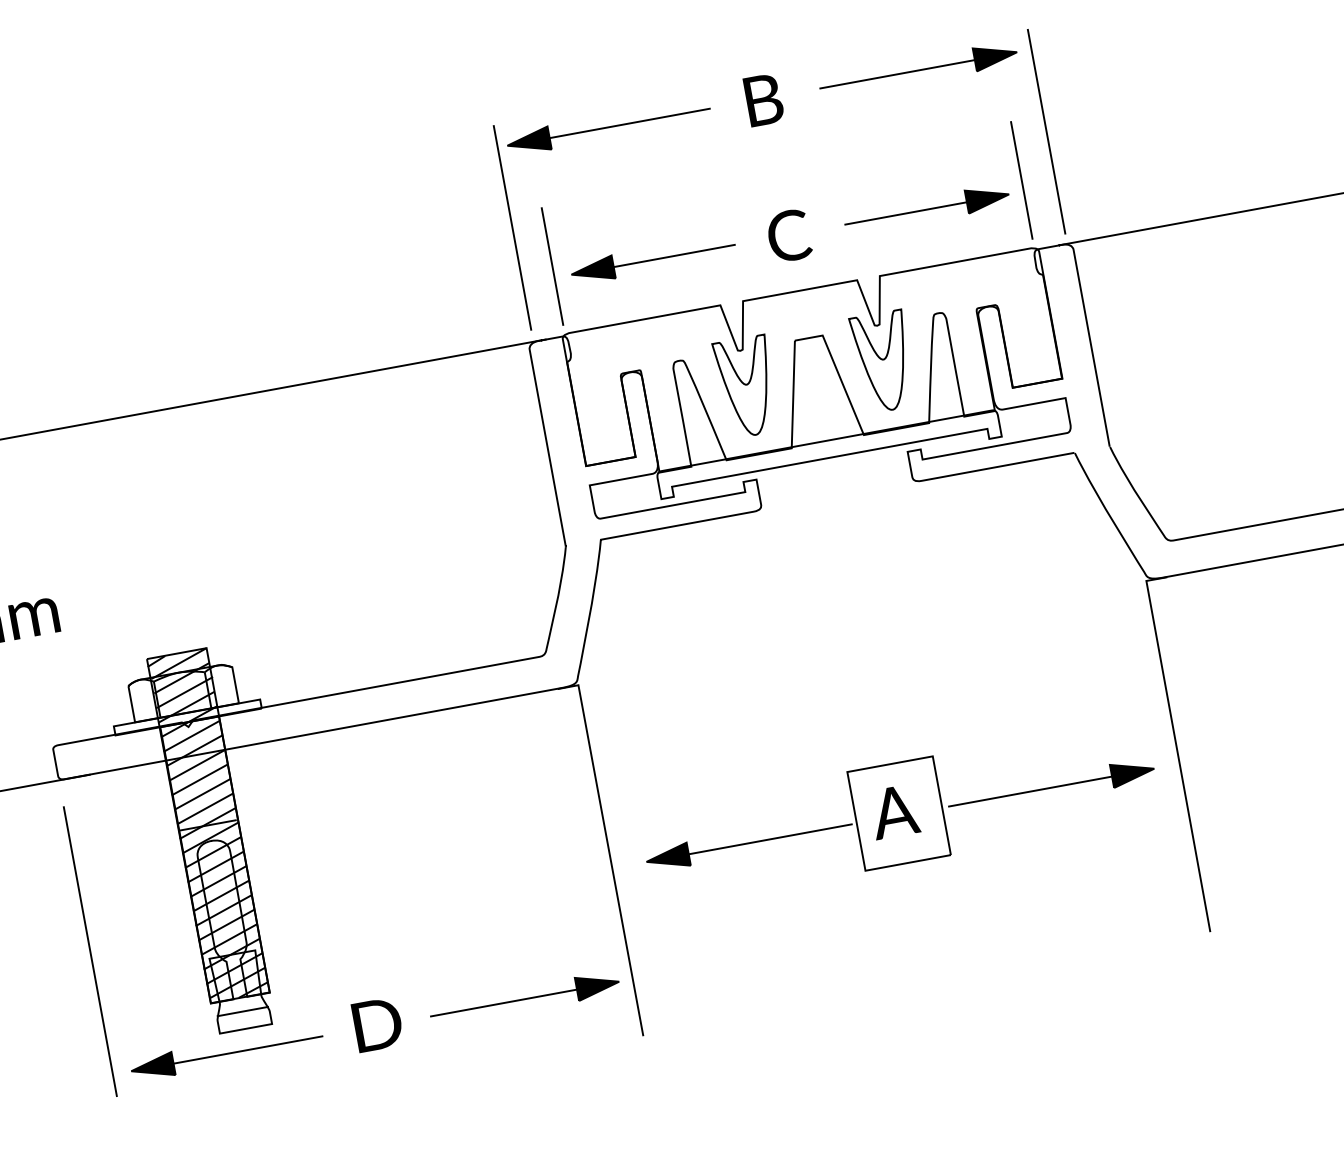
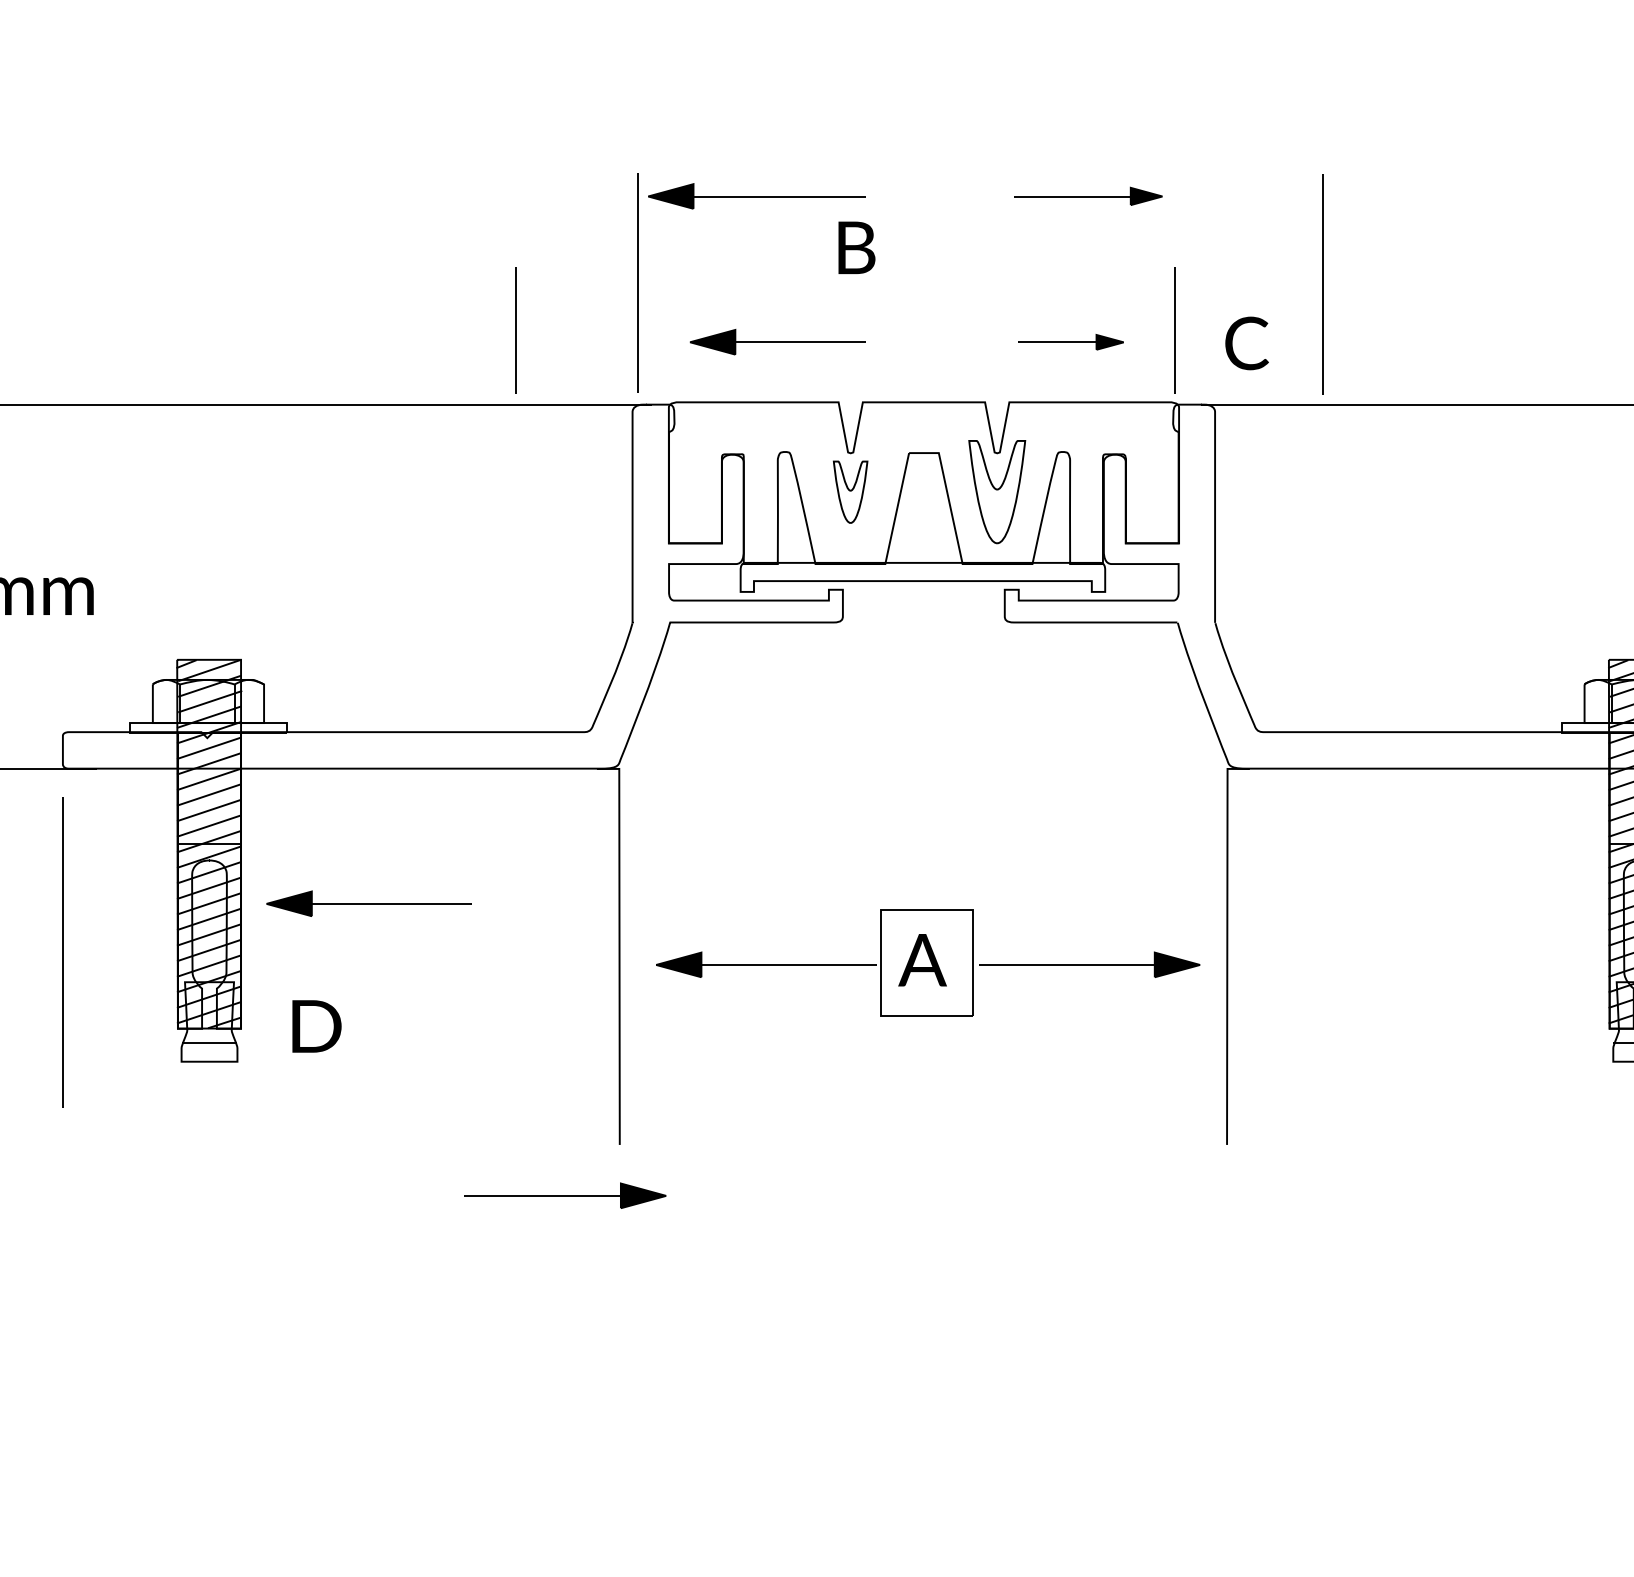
part: (918, 70) -> (1088, 196), size x0.7
text: (763, 99) -> (856, 247), moved
line: (1046, 131) -> (1322, 284), moved
part: (926, 209) -> (1070, 342), size x0.6
text: (788, 236) -> (1246, 343), moved
line: (552, 266) -> (515, 330), moved
part: (746, 387) -> (850, 492), size x0.6
part: (525, 998) -> (565, 1195), moved
text: (377, 1024) -> (316, 1026), moved
part: (226, 1053) -> (368, 903), moved

